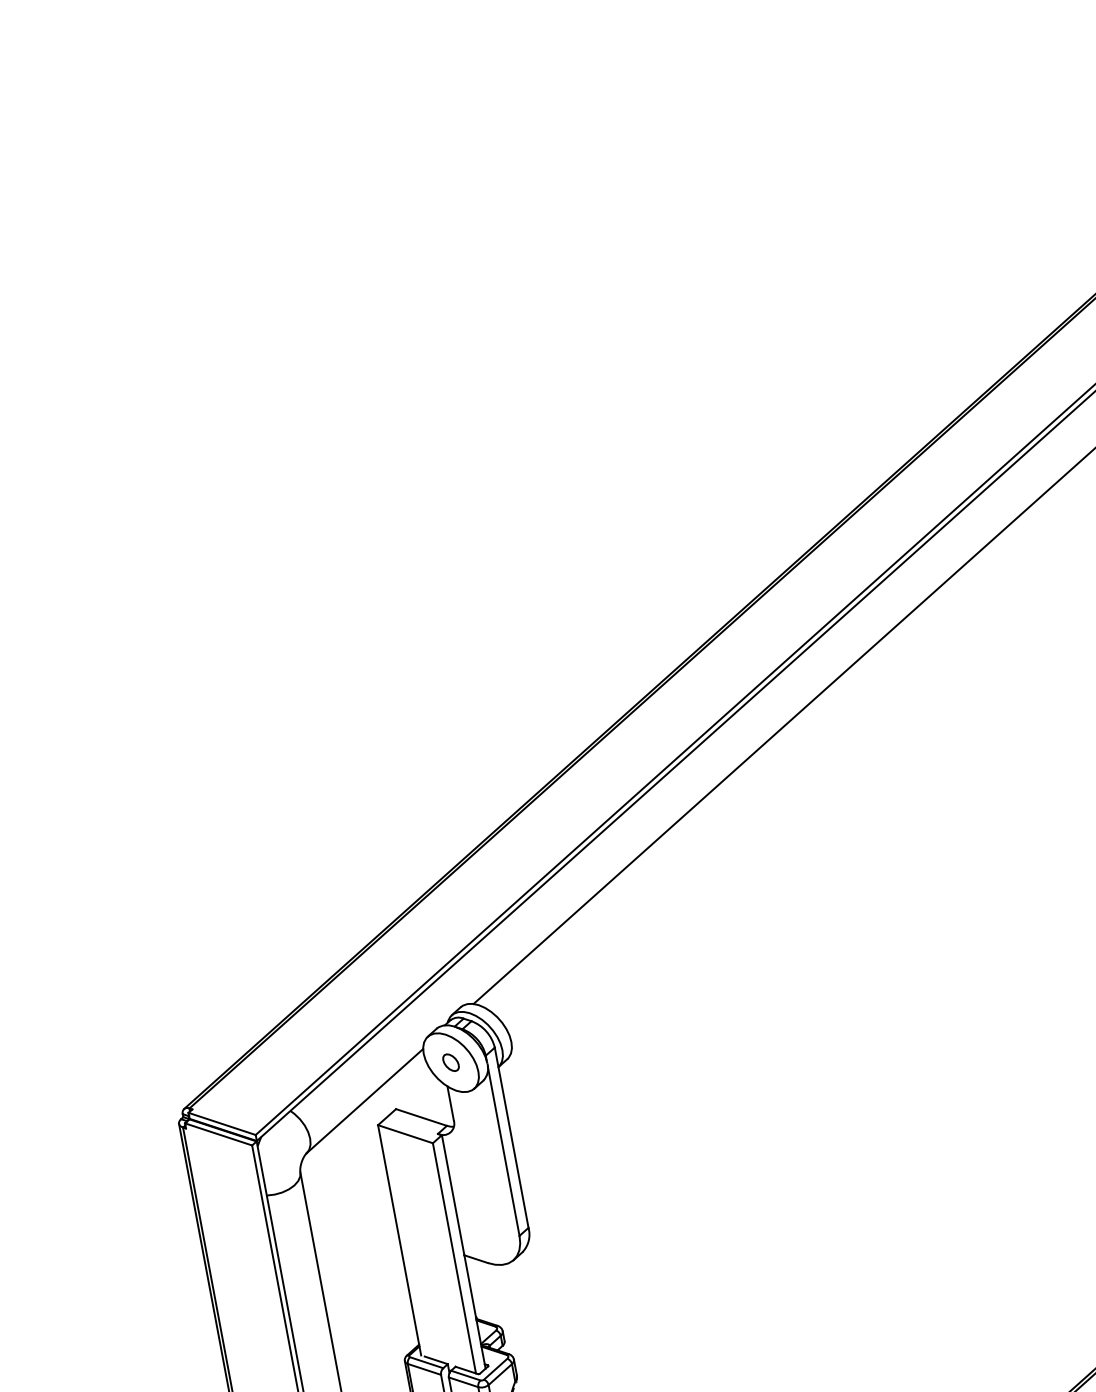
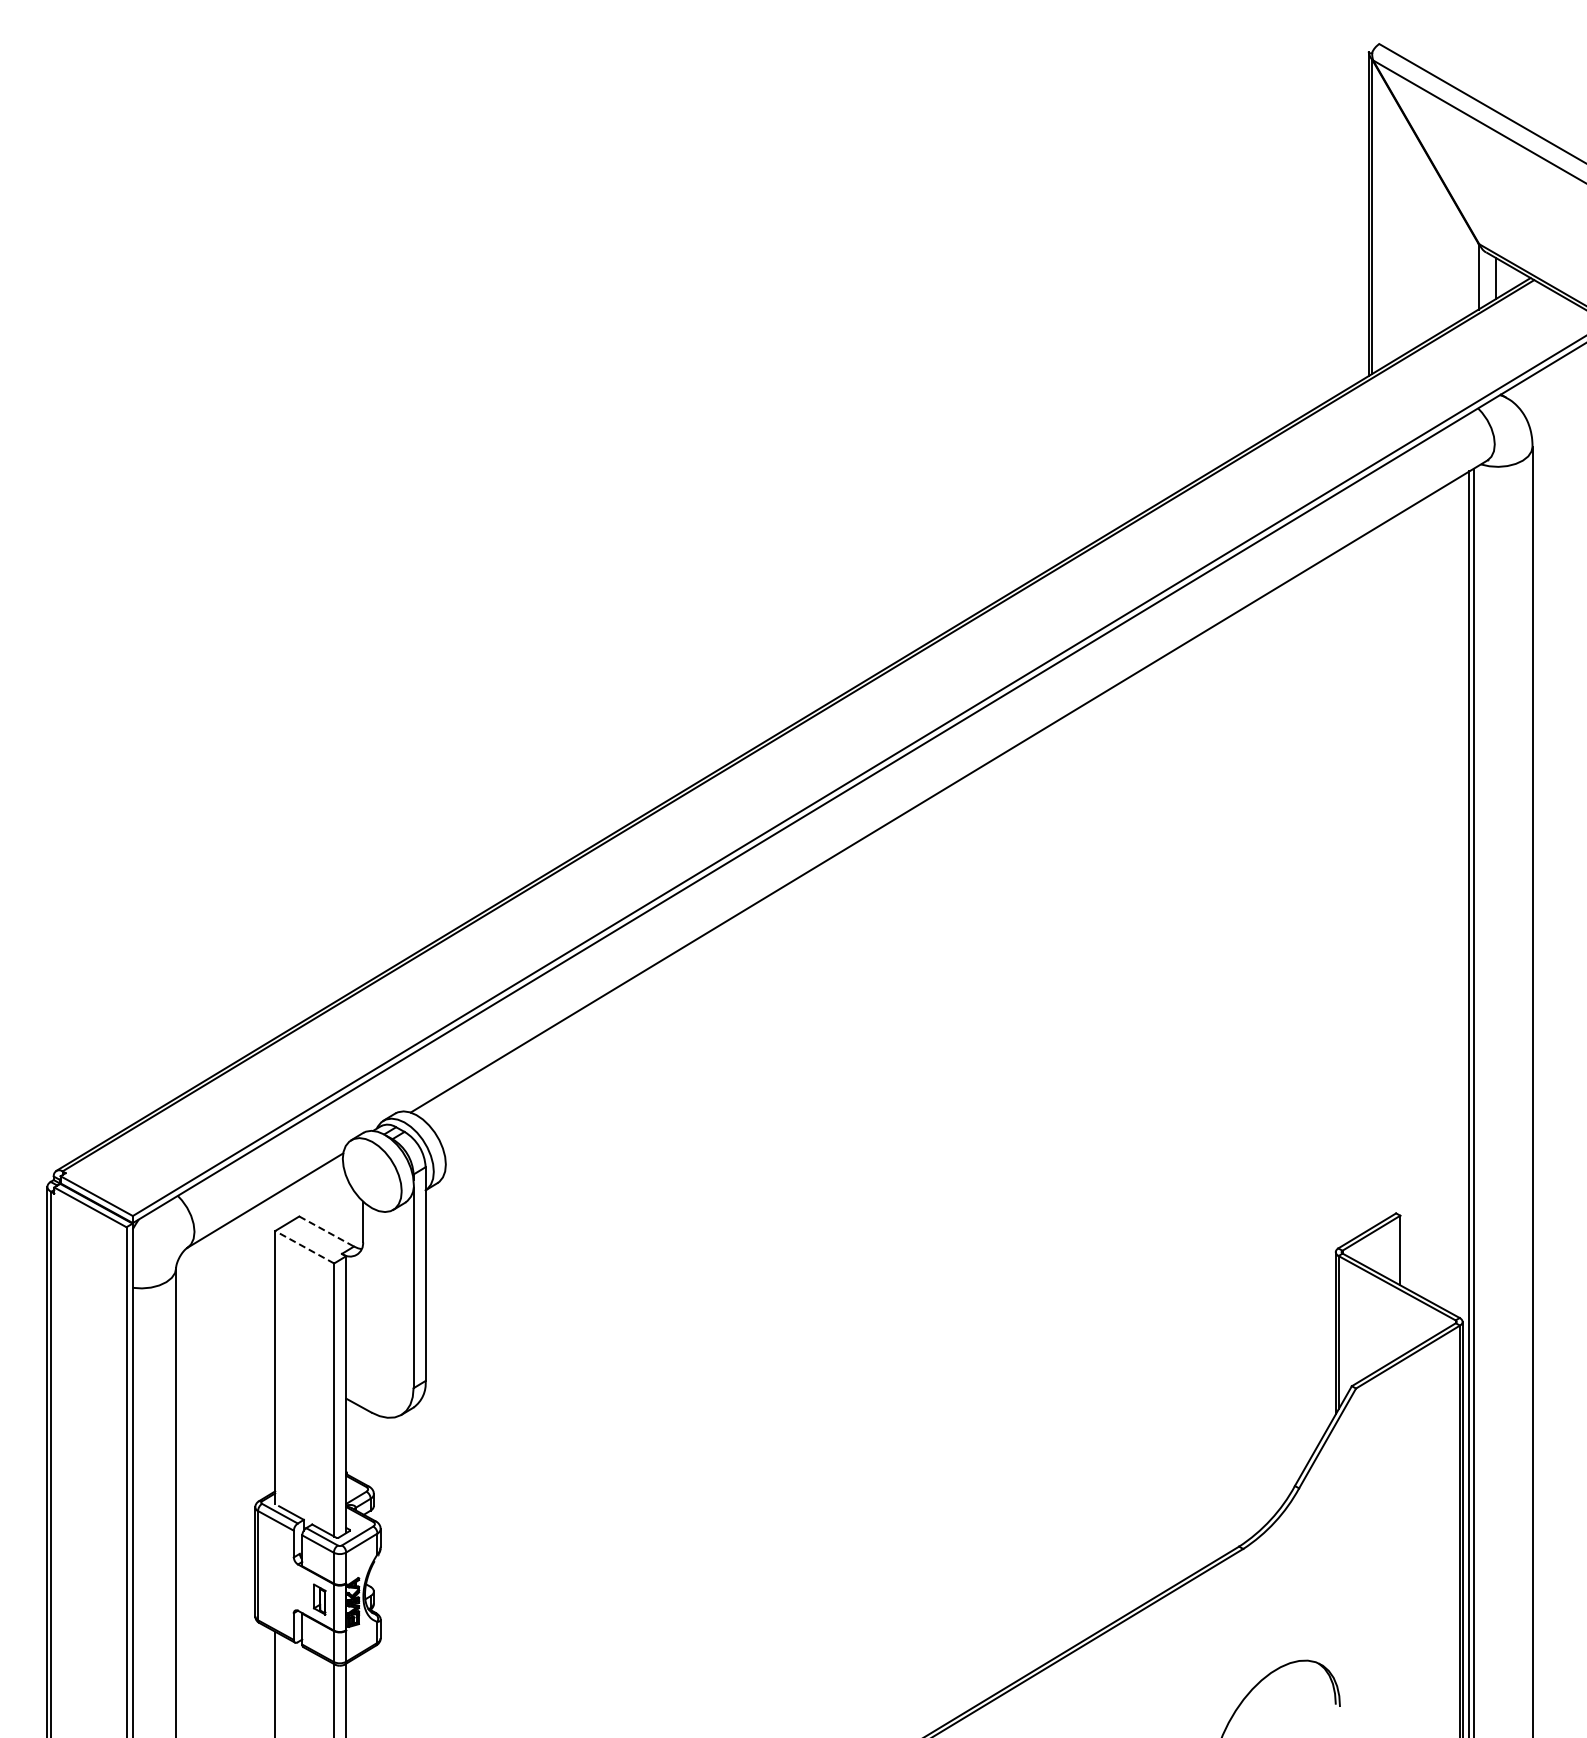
part: (451, 1062) -> (372, 1174), removed
line: (422, 1117) -> (327, 1231), solid -> dashed
line: (405, 1134) -> (304, 1247), solid -> dashed

